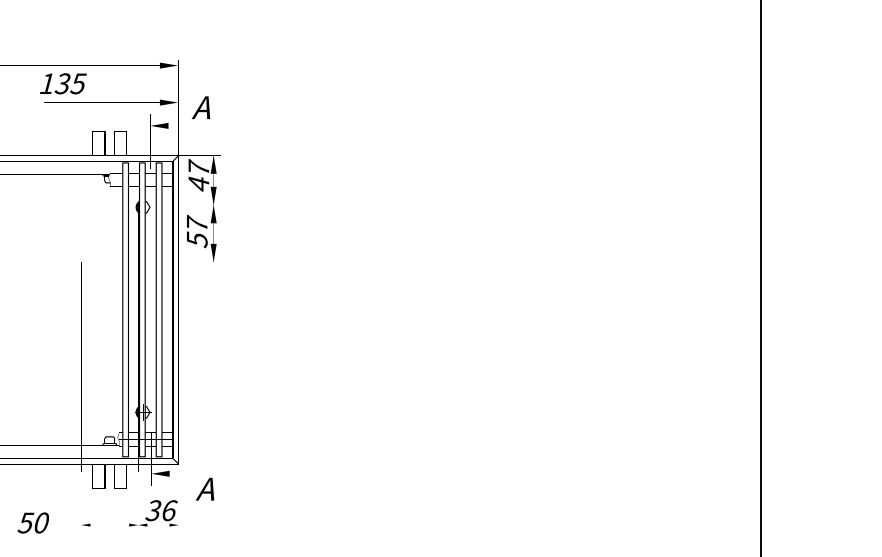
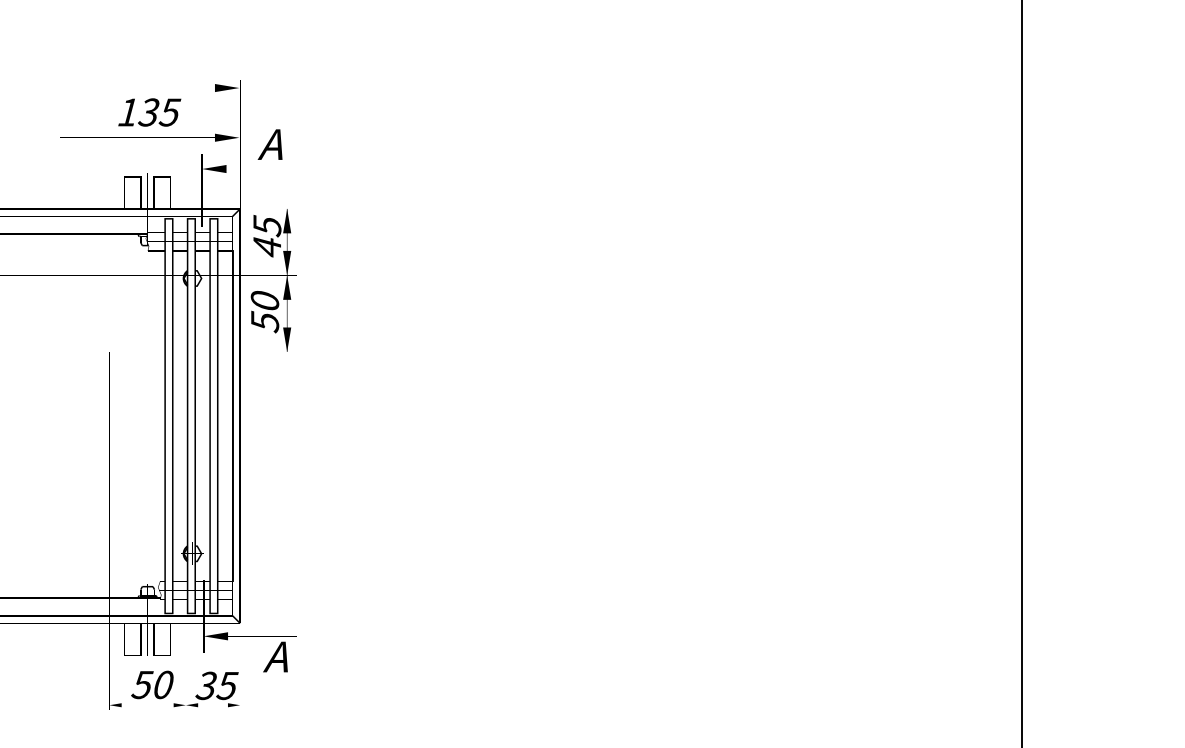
text: (63, 83) -> (149, 112), moved
text: (198, 167) -> (266, 224), 47 -> 45
text: (196, 222) -> (264, 298), 57 -> 50
text: (168, 510) -> (226, 685), 36 -> 35
text: (32, 522) -> (151, 684), moved

